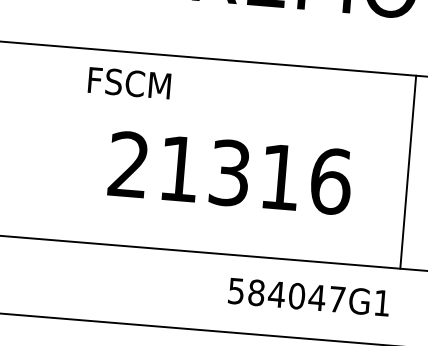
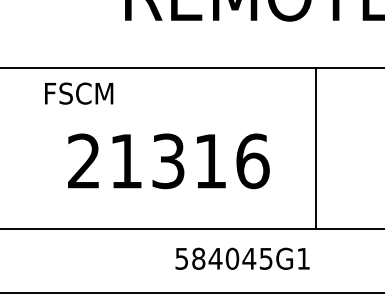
text: (336, 299) -> (265, 258), 584047G1 -> 584045G1

